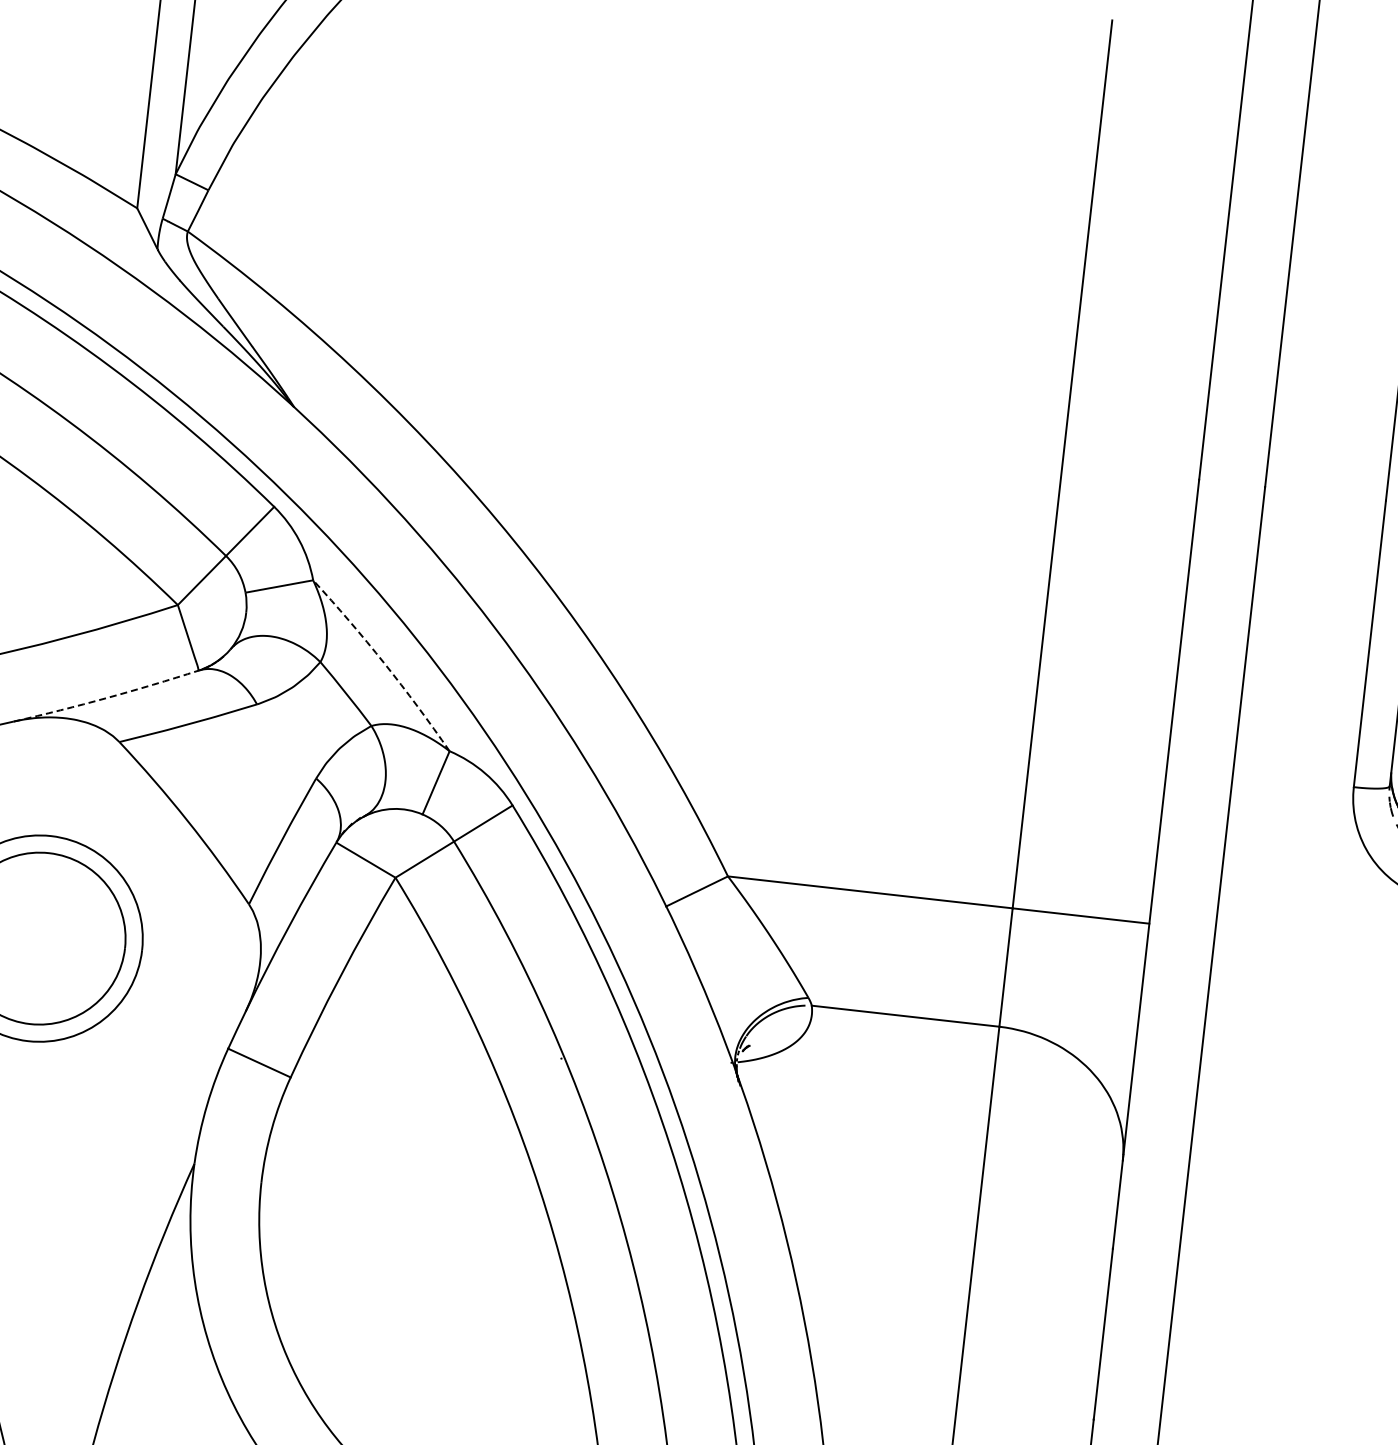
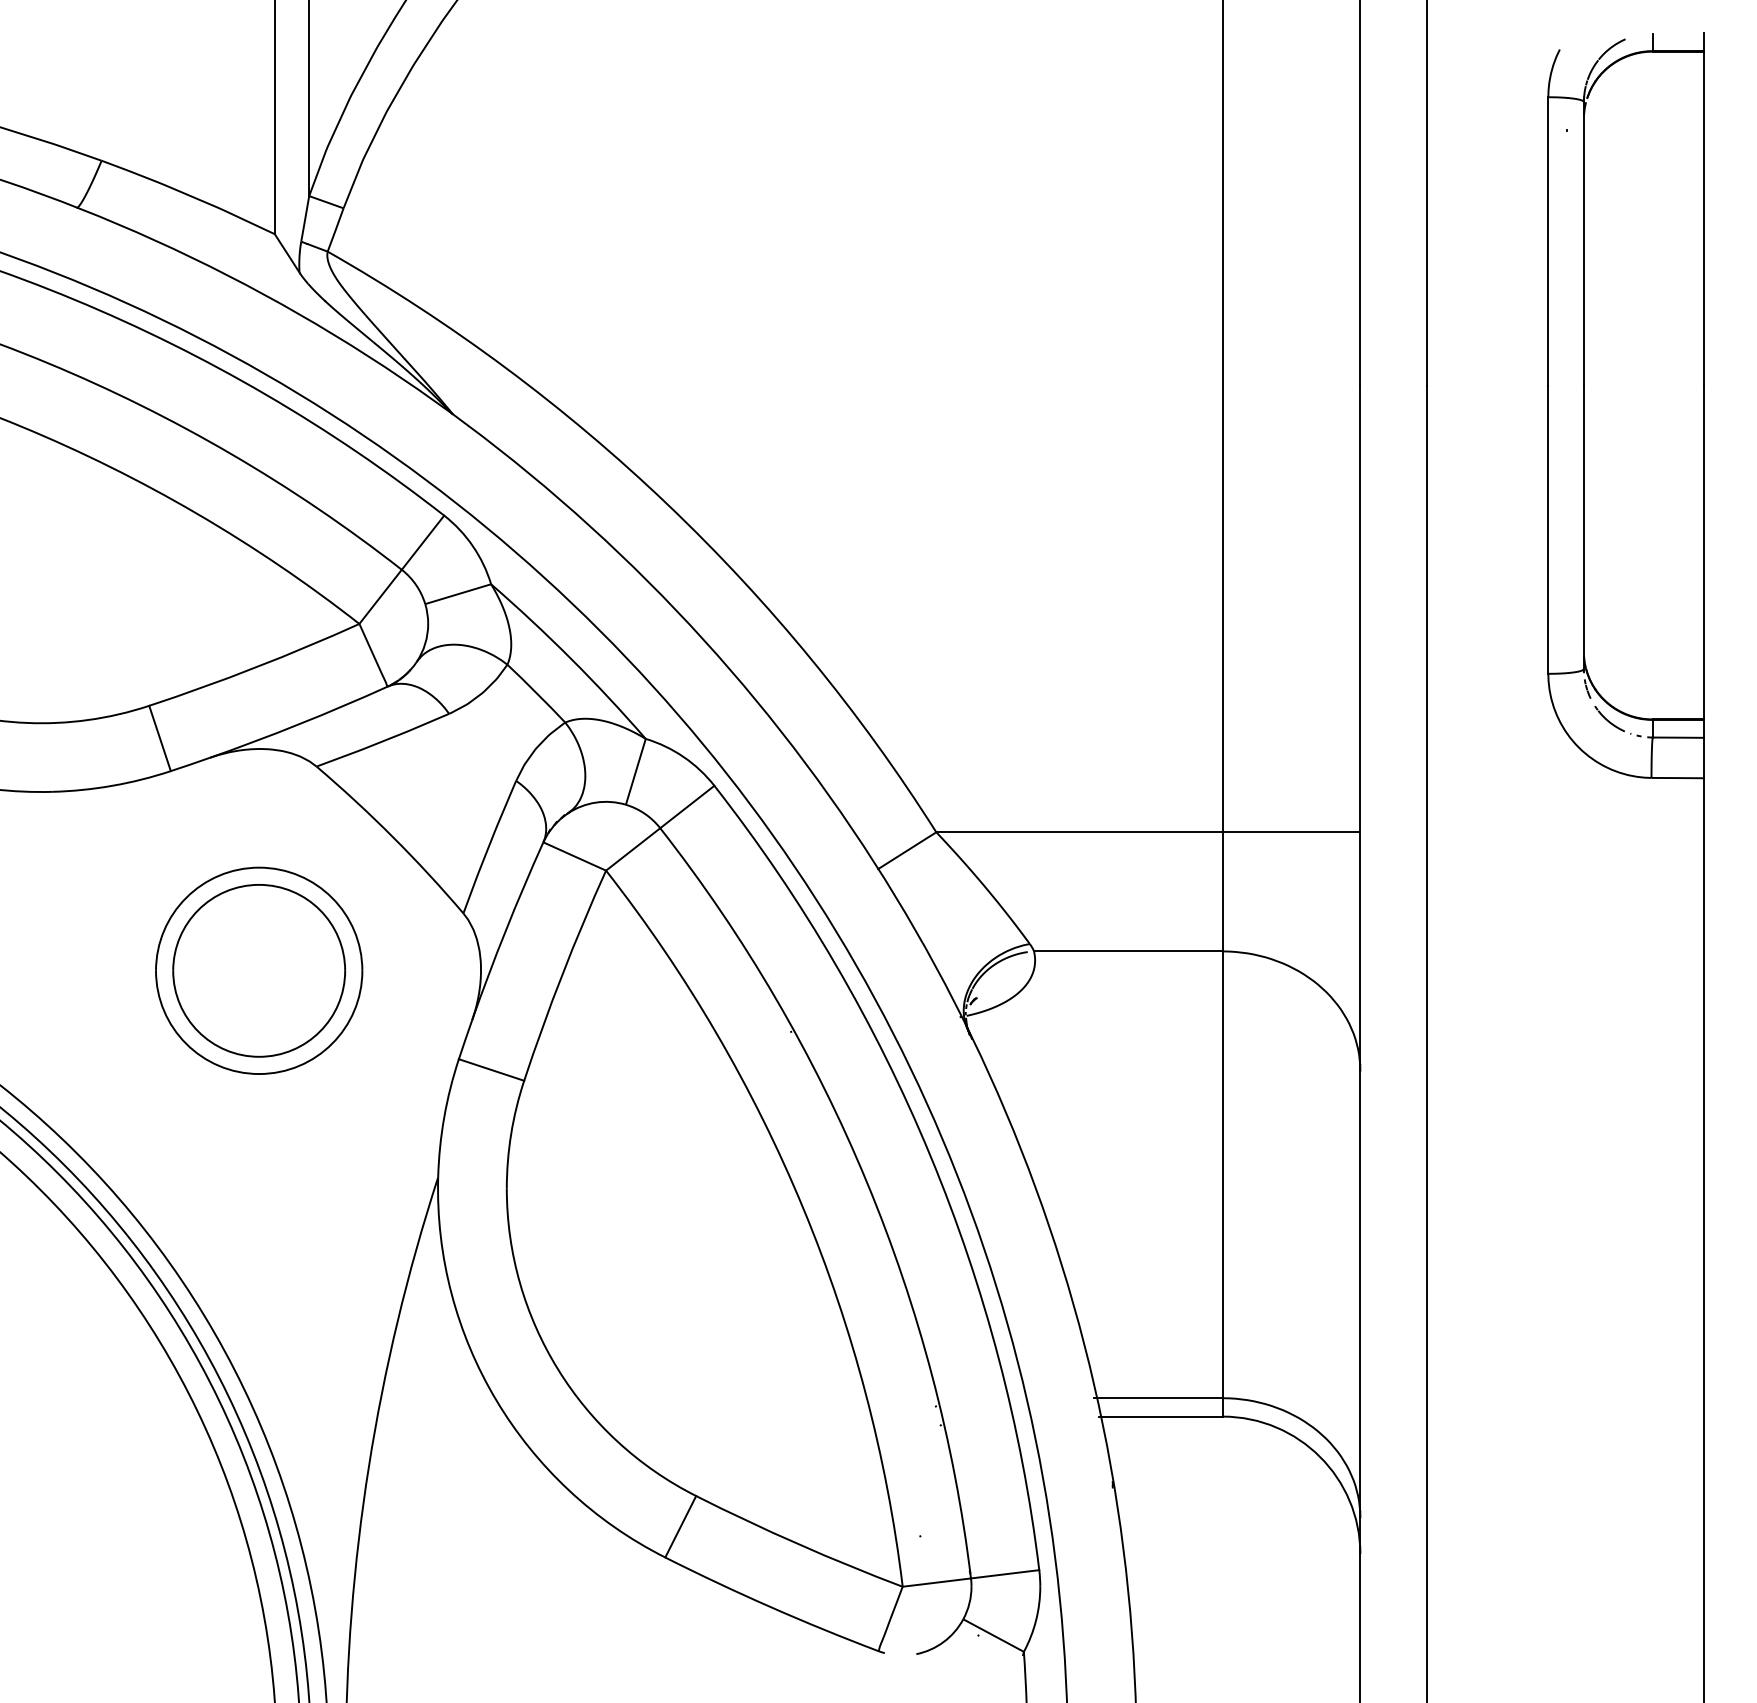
arc: (384, 663) -> (571, 658), dashed -> solid
arc: (107, 698) -> (299, 724), dashed -> solid

